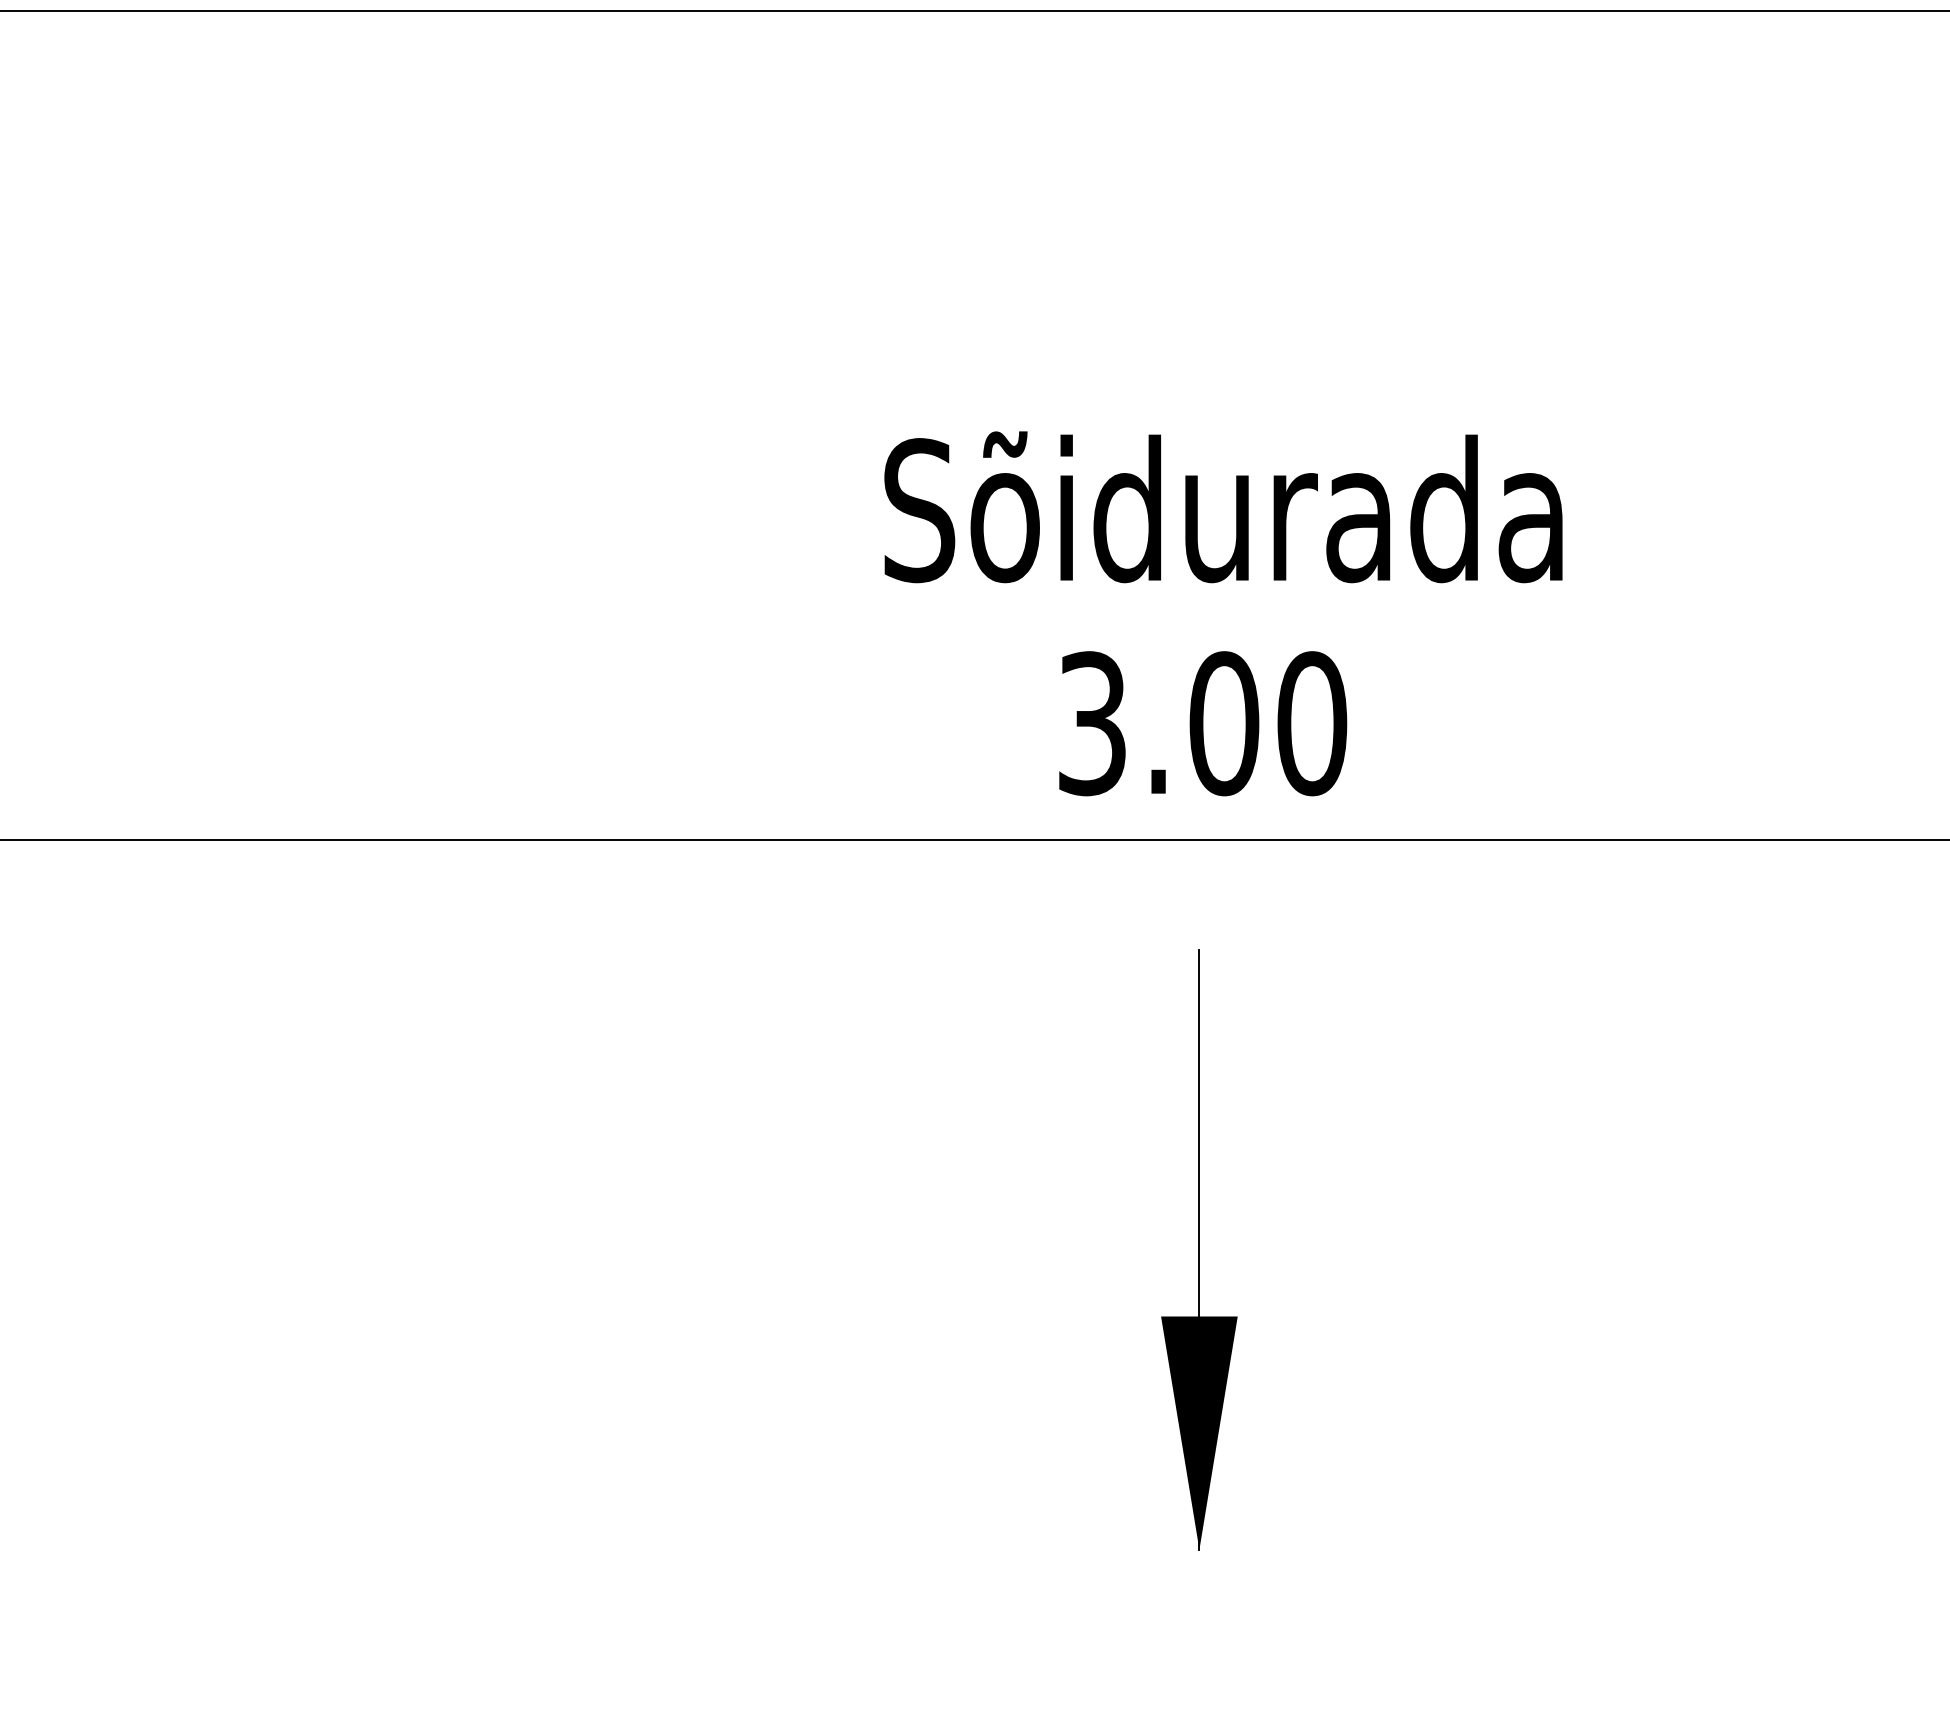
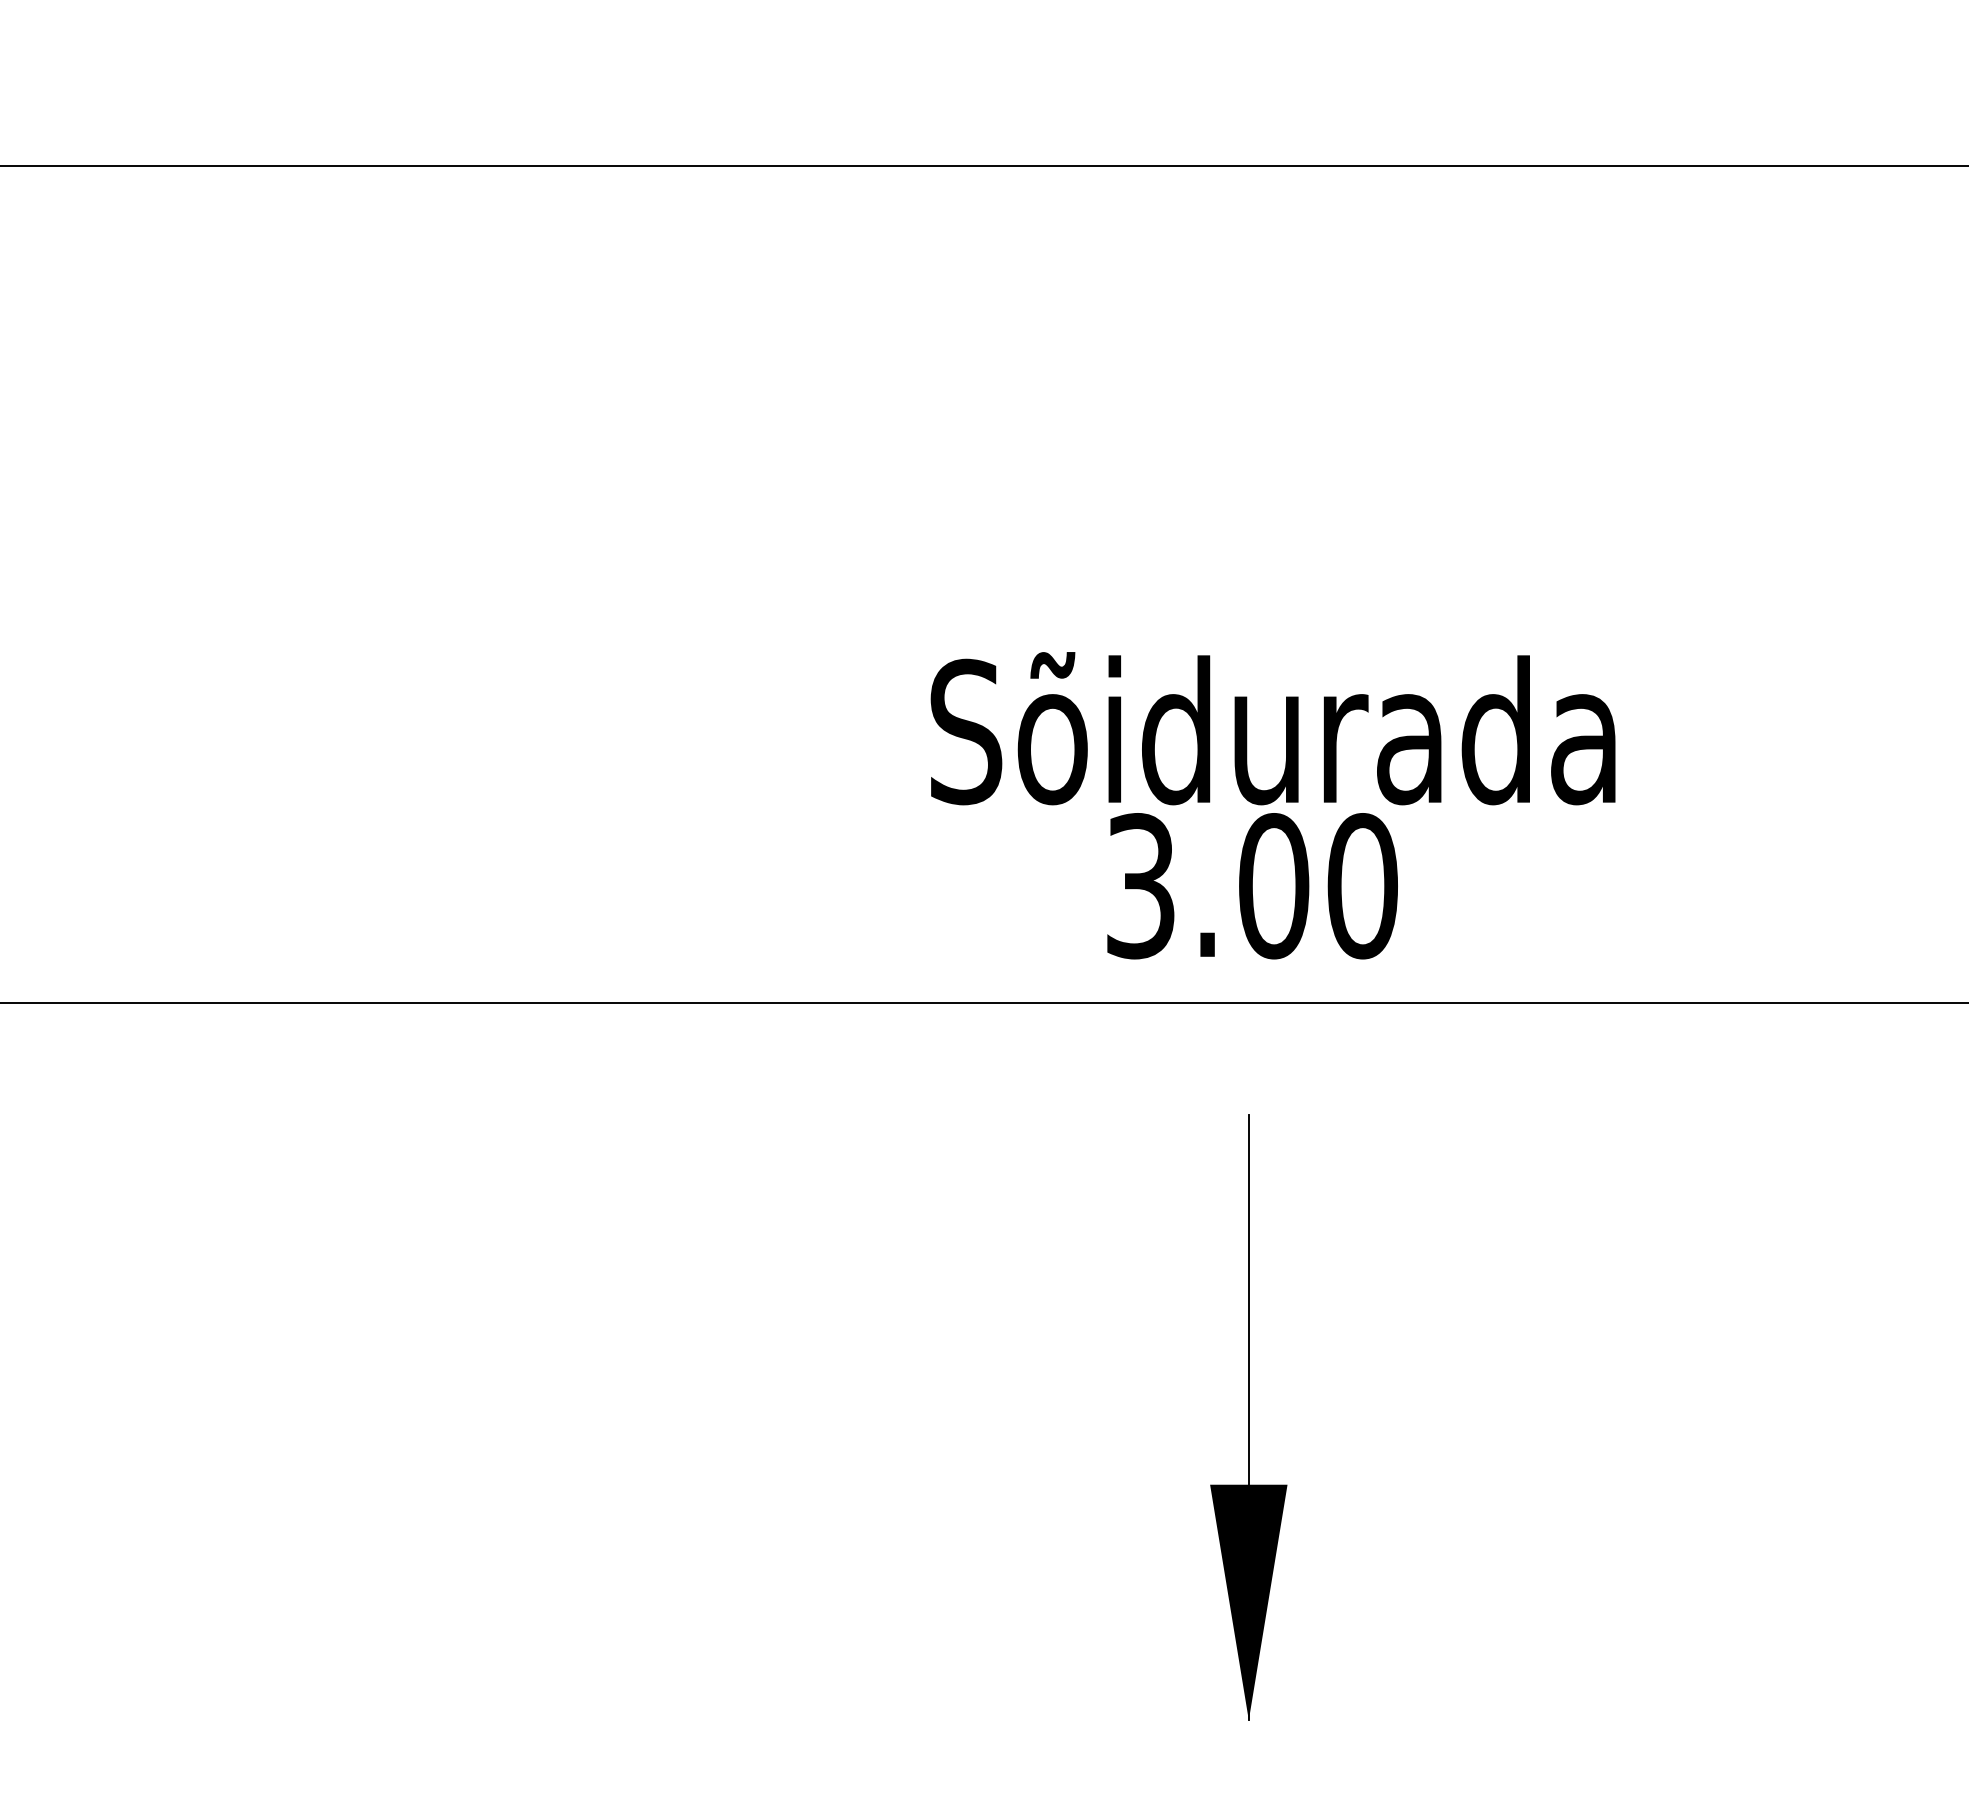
text: (1222, 507) -> (1272, 728), moved

